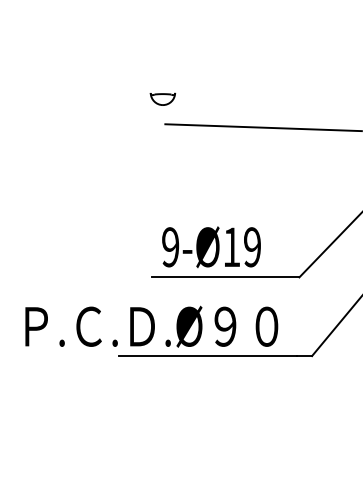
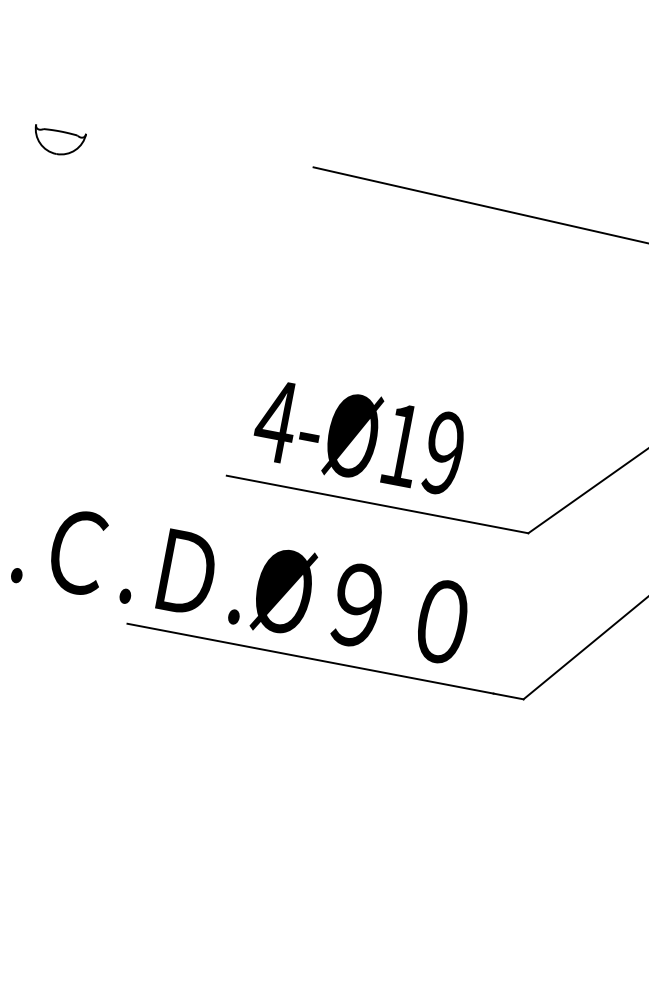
part: (162, 98) -> (58, 140), moved
text: (170, 247) -> (276, 421), 9-Ø19 -> 4-Ø19

